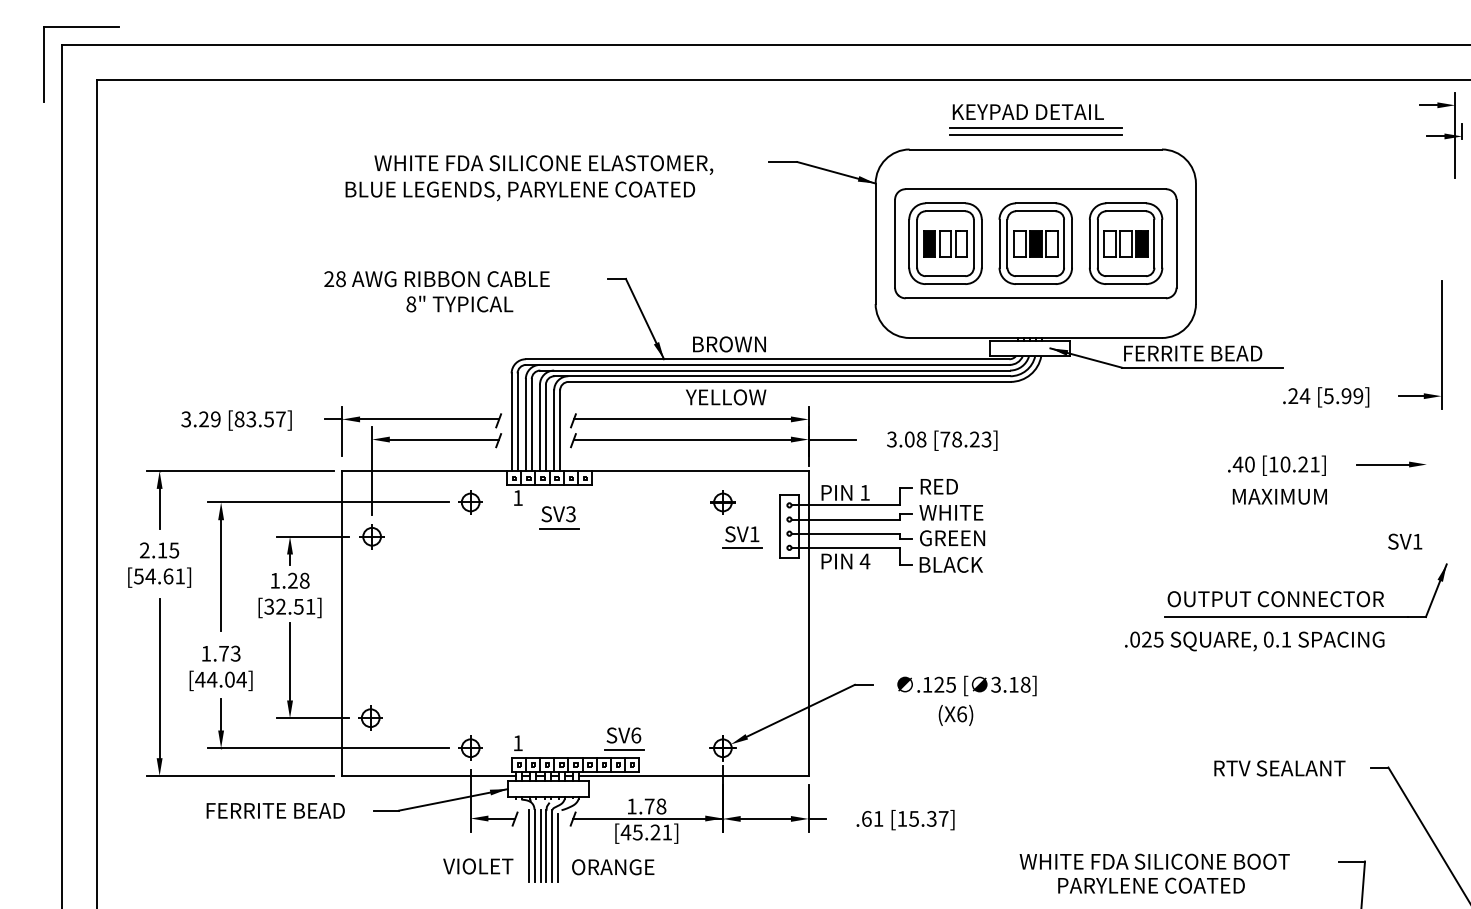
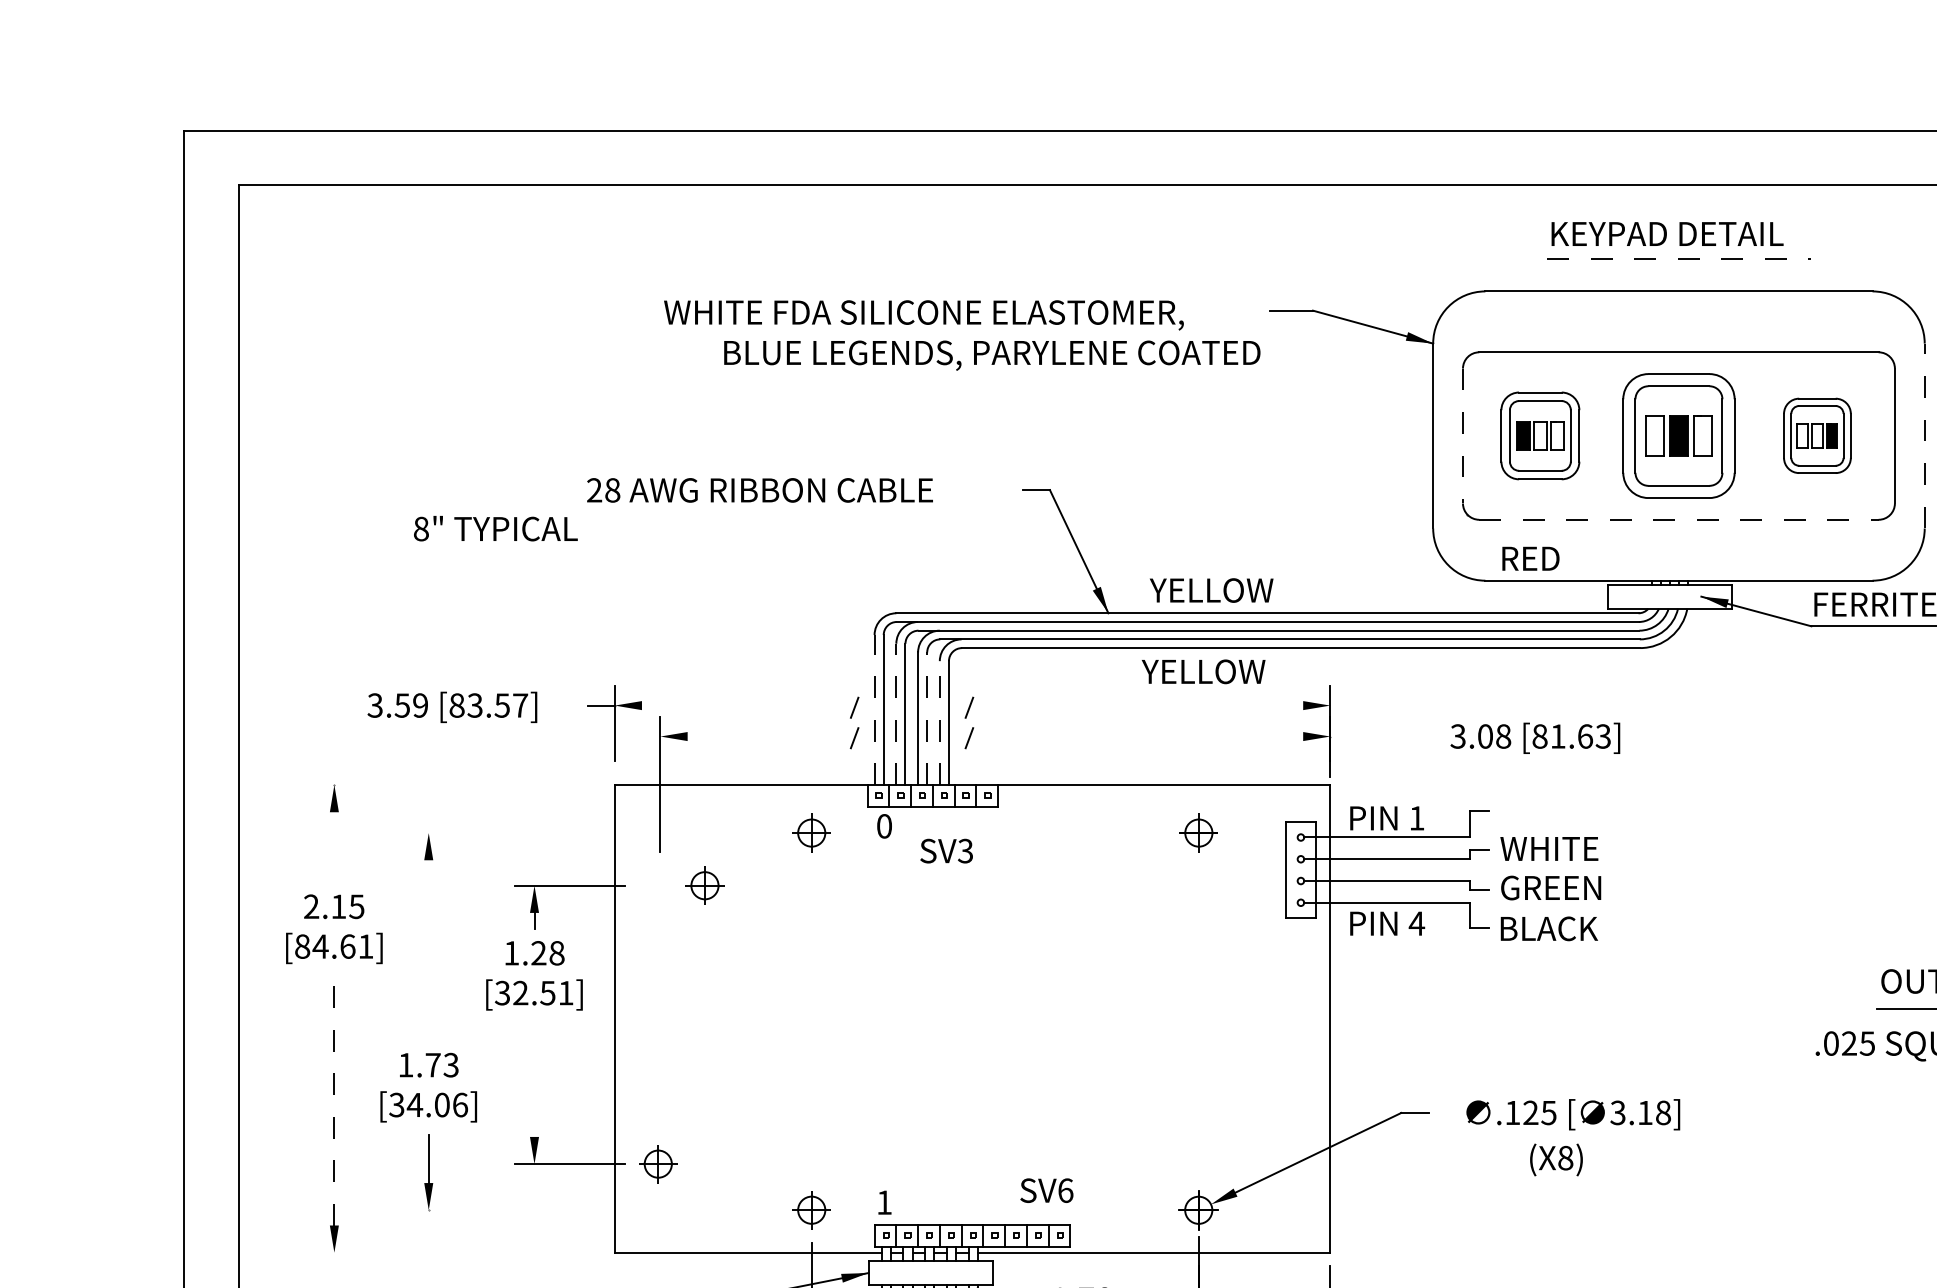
part: (81, 27) -> (214, 104), removed
line: (1035, 128) -> (1678, 259), solid -> dashed
line: (1035, 134) -> (1678, 268), removed
text: (520, 191) -> (992, 355), moved
line: (895, 243) -> (1463, 435), solid -> dashed
part: (945, 243) -> (1540, 435), size x0.7
part: (1125, 243) -> (1816, 435), size x0.6
line: (1195, 243) -> (1924, 435), solid -> dashed
line: (1036, 298) -> (1680, 520), solid -> dashed
text: (459, 303) -> (495, 527), moved
text: (731, 344) -> (1211, 590), BROWN -> YELLOW
text: (203, 419) -> (401, 705), 3.29 -> 3.59
line: (429, 419) -> (748, 705), removed
line: (681, 419) -> (1135, 705), removed
line: (511, 422) -> (874, 710), solid -> dashed
line: (525, 424) -> (895, 713), solid -> dashed
line: (545, 427) -> (926, 718), solid -> dashed
line: (554, 430) -> (940, 722), solid -> dashed
line: (444, 439) -> (771, 736), removed
line: (681, 439) -> (1135, 736), removed
line: (831, 439) -> (1365, 736), removed
text: (959, 439) -> (1561, 736), [78.23] -> [81.63]
line: (239, 471) -> (456, 785), removed
text: (938, 486) -> (1529, 558), moved
text: (517, 498) -> (883, 826), 1 -> 0
line: (328, 502) -> (593, 833), removed
line: (159, 508) -> (334, 842), removed
line: (558, 528) -> (946, 873), removed
part: (371, 536) -> (704, 885), moved
part: (742, 537) -> (1228, 886), removed
line: (221, 575) -> (429, 945), removed
text: (138, 576) -> (301, 946), [54.61] -> [84.61]
line: (290, 661) -> (535, 1077), removed
line: (159, 678) -> (334, 1103), solid -> dashed
text: (220, 679) -> (427, 1104), [44.04] -> [34.06]
text: (961, 714) -> (1564, 1158), (X6) -> (X8)
line: (328, 748) -> (593, 1210), removed
line: (624, 749) -> (1047, 1212), removed
line: (239, 775) -> (456, 1252), removed

